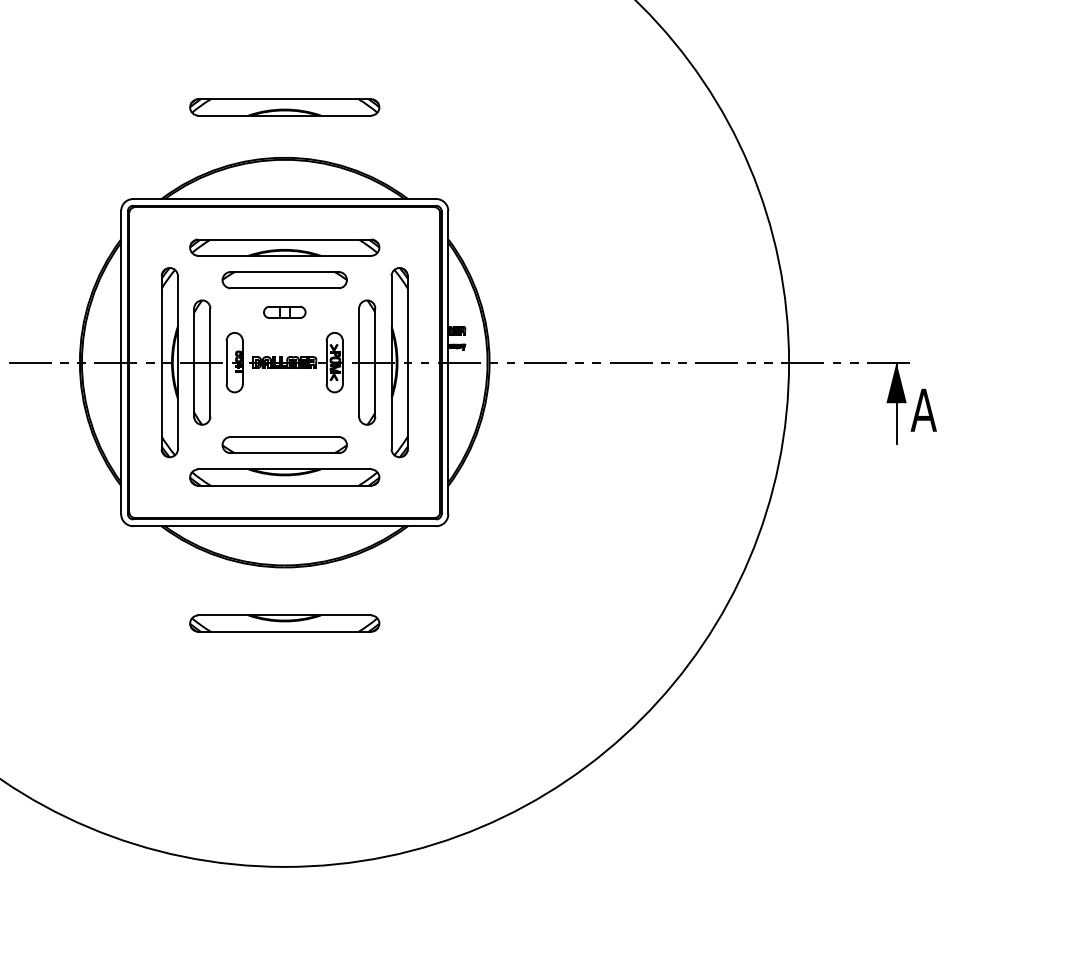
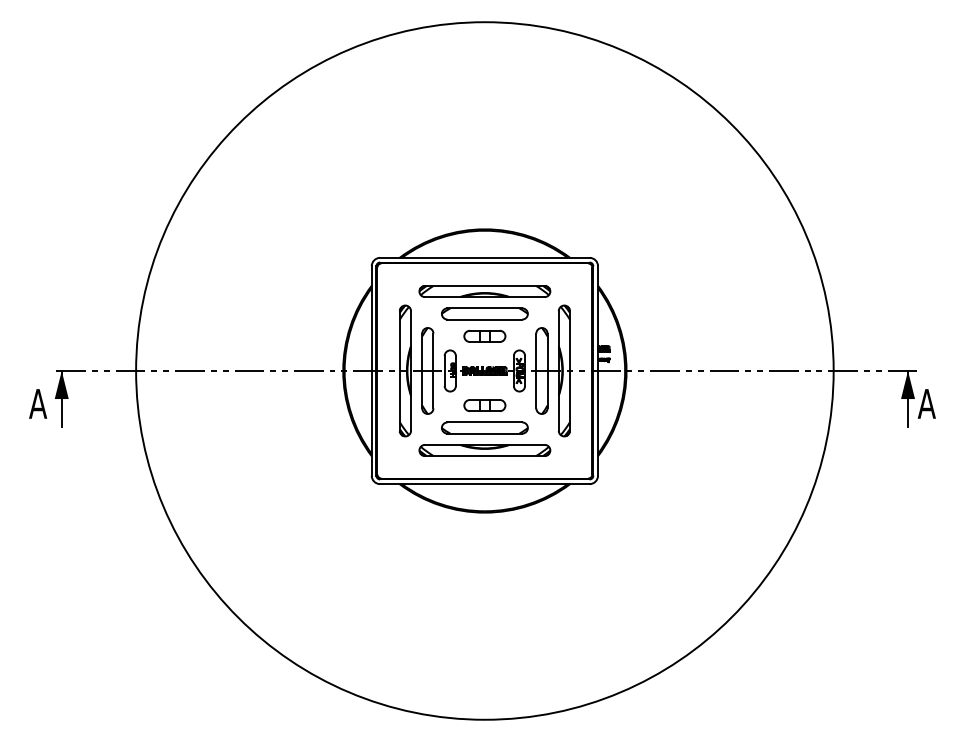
part: (284, 107) -> (484, 194), removed
part: (284, 311) -> (484, 335), size x1.43
part: (284, 412) -> (484, 405), added
part: (284, 623) -> (484, 551), removed

